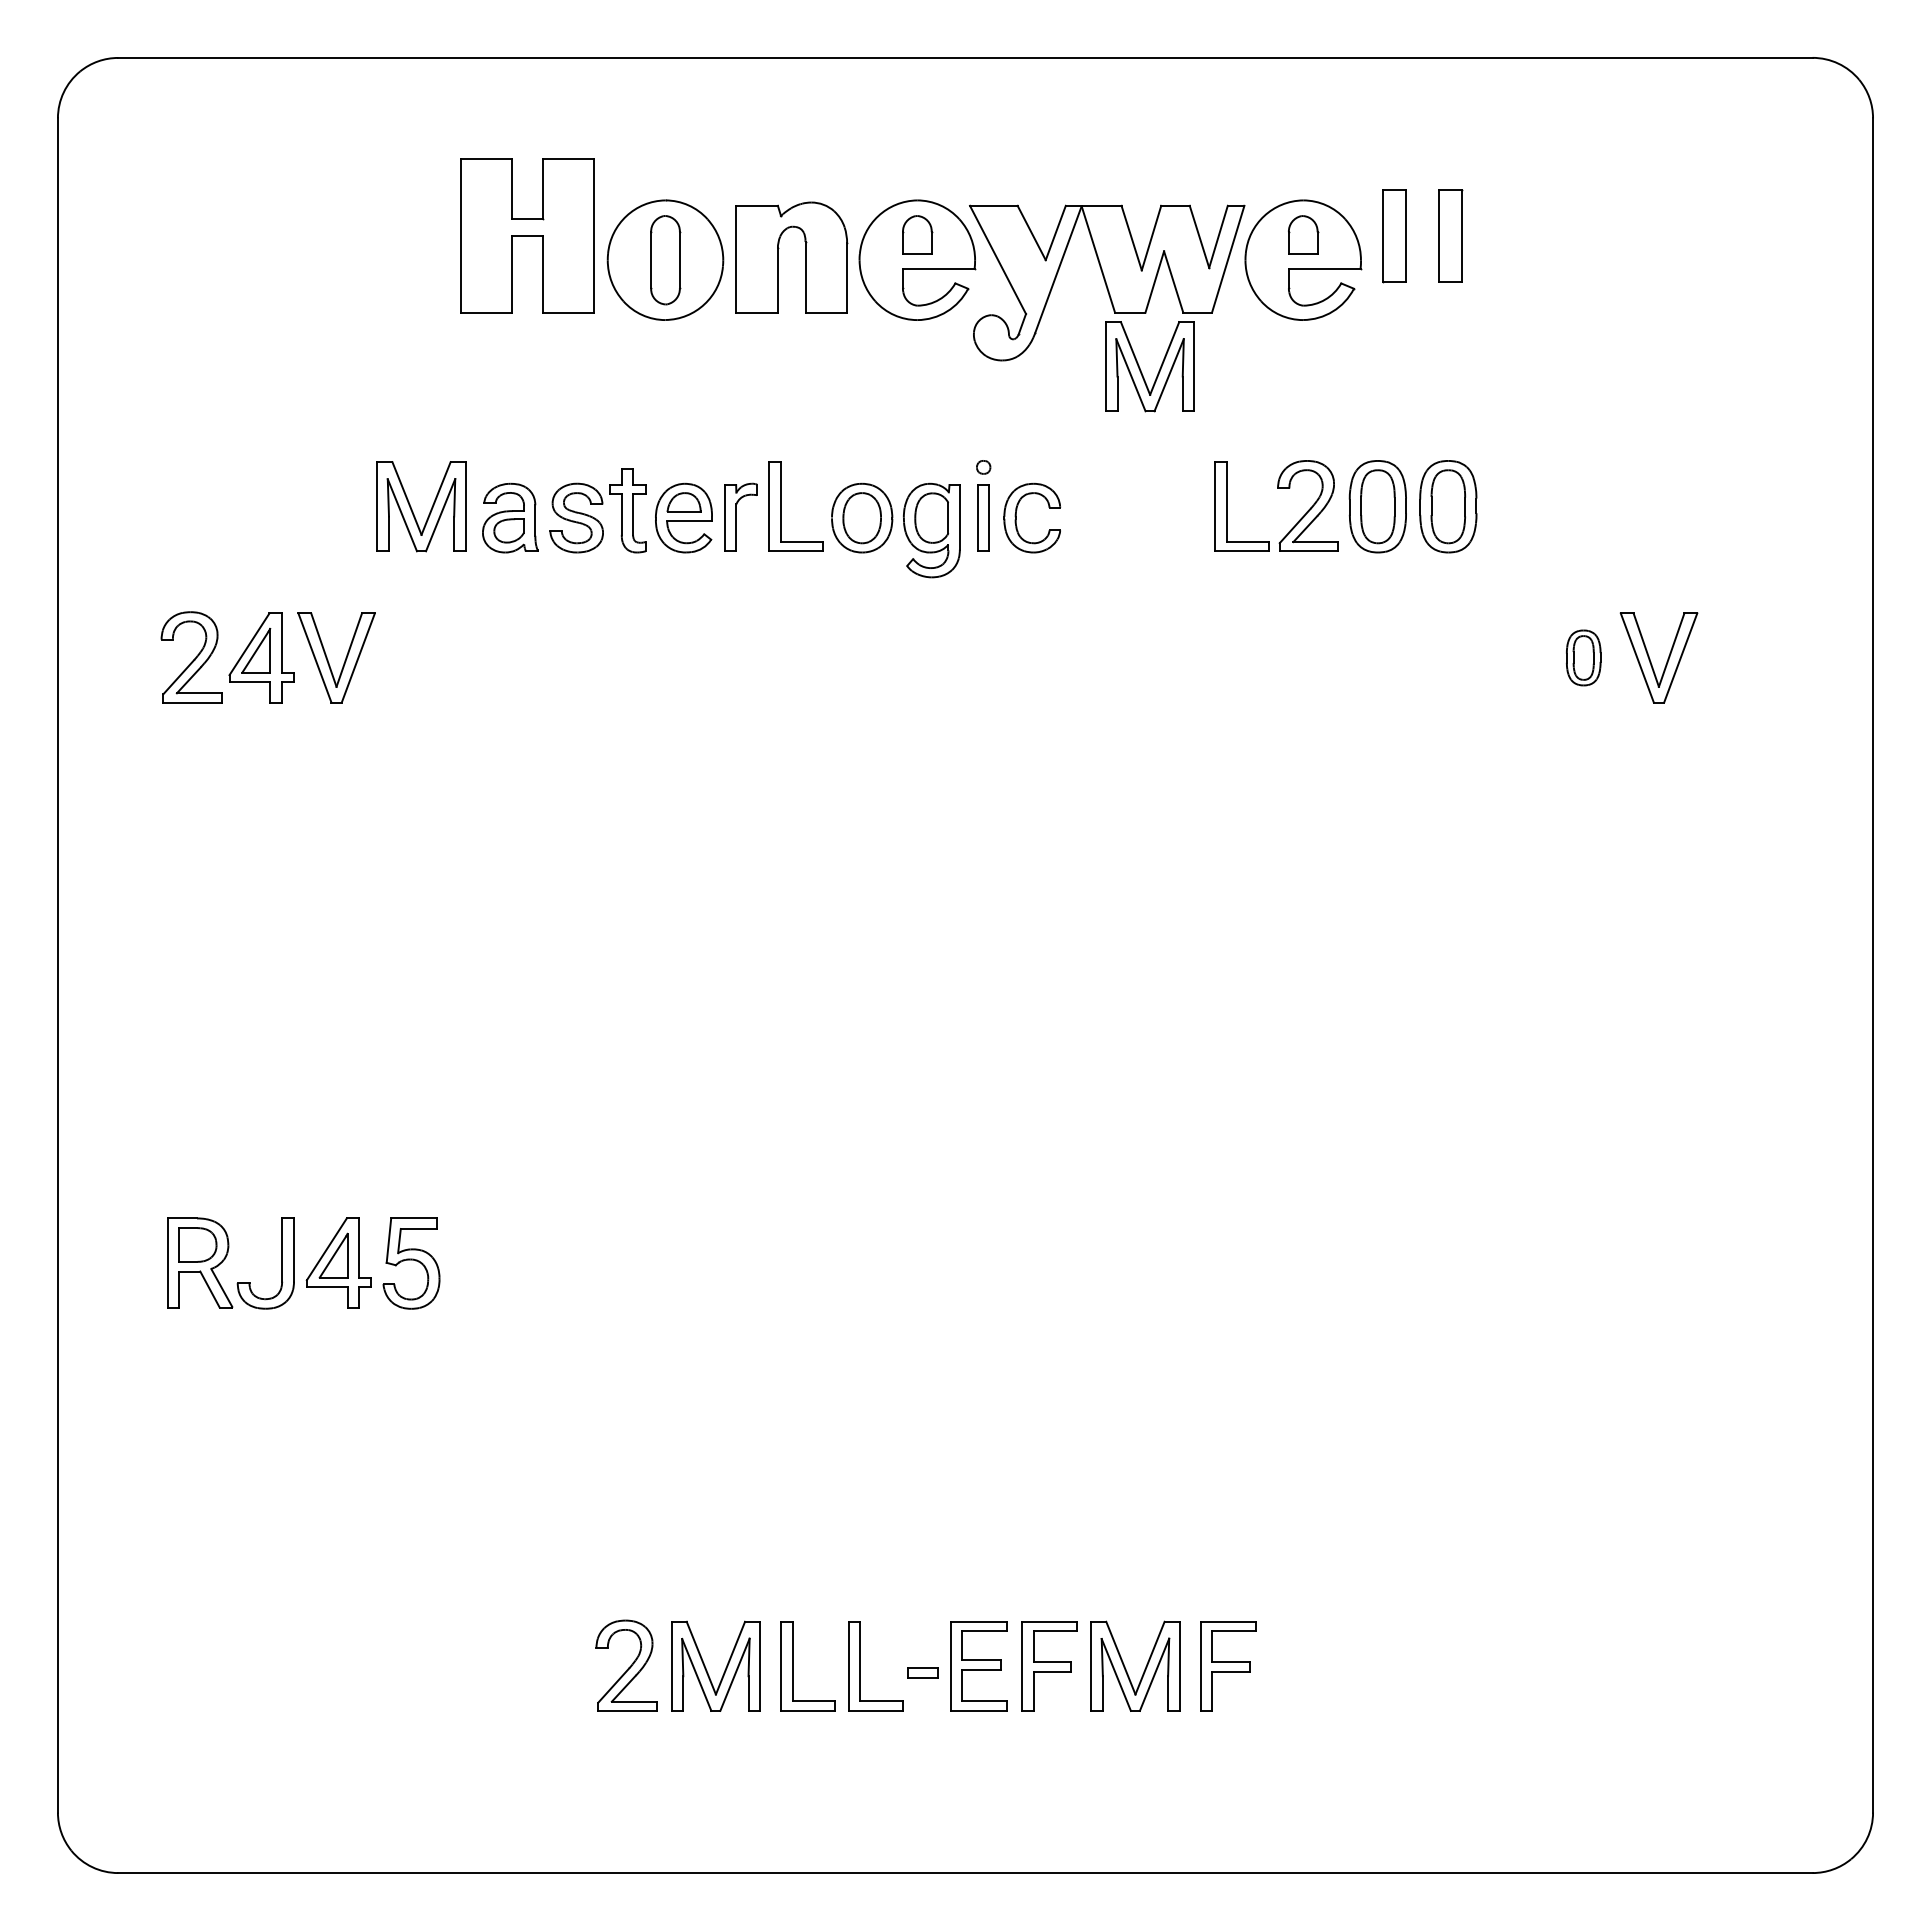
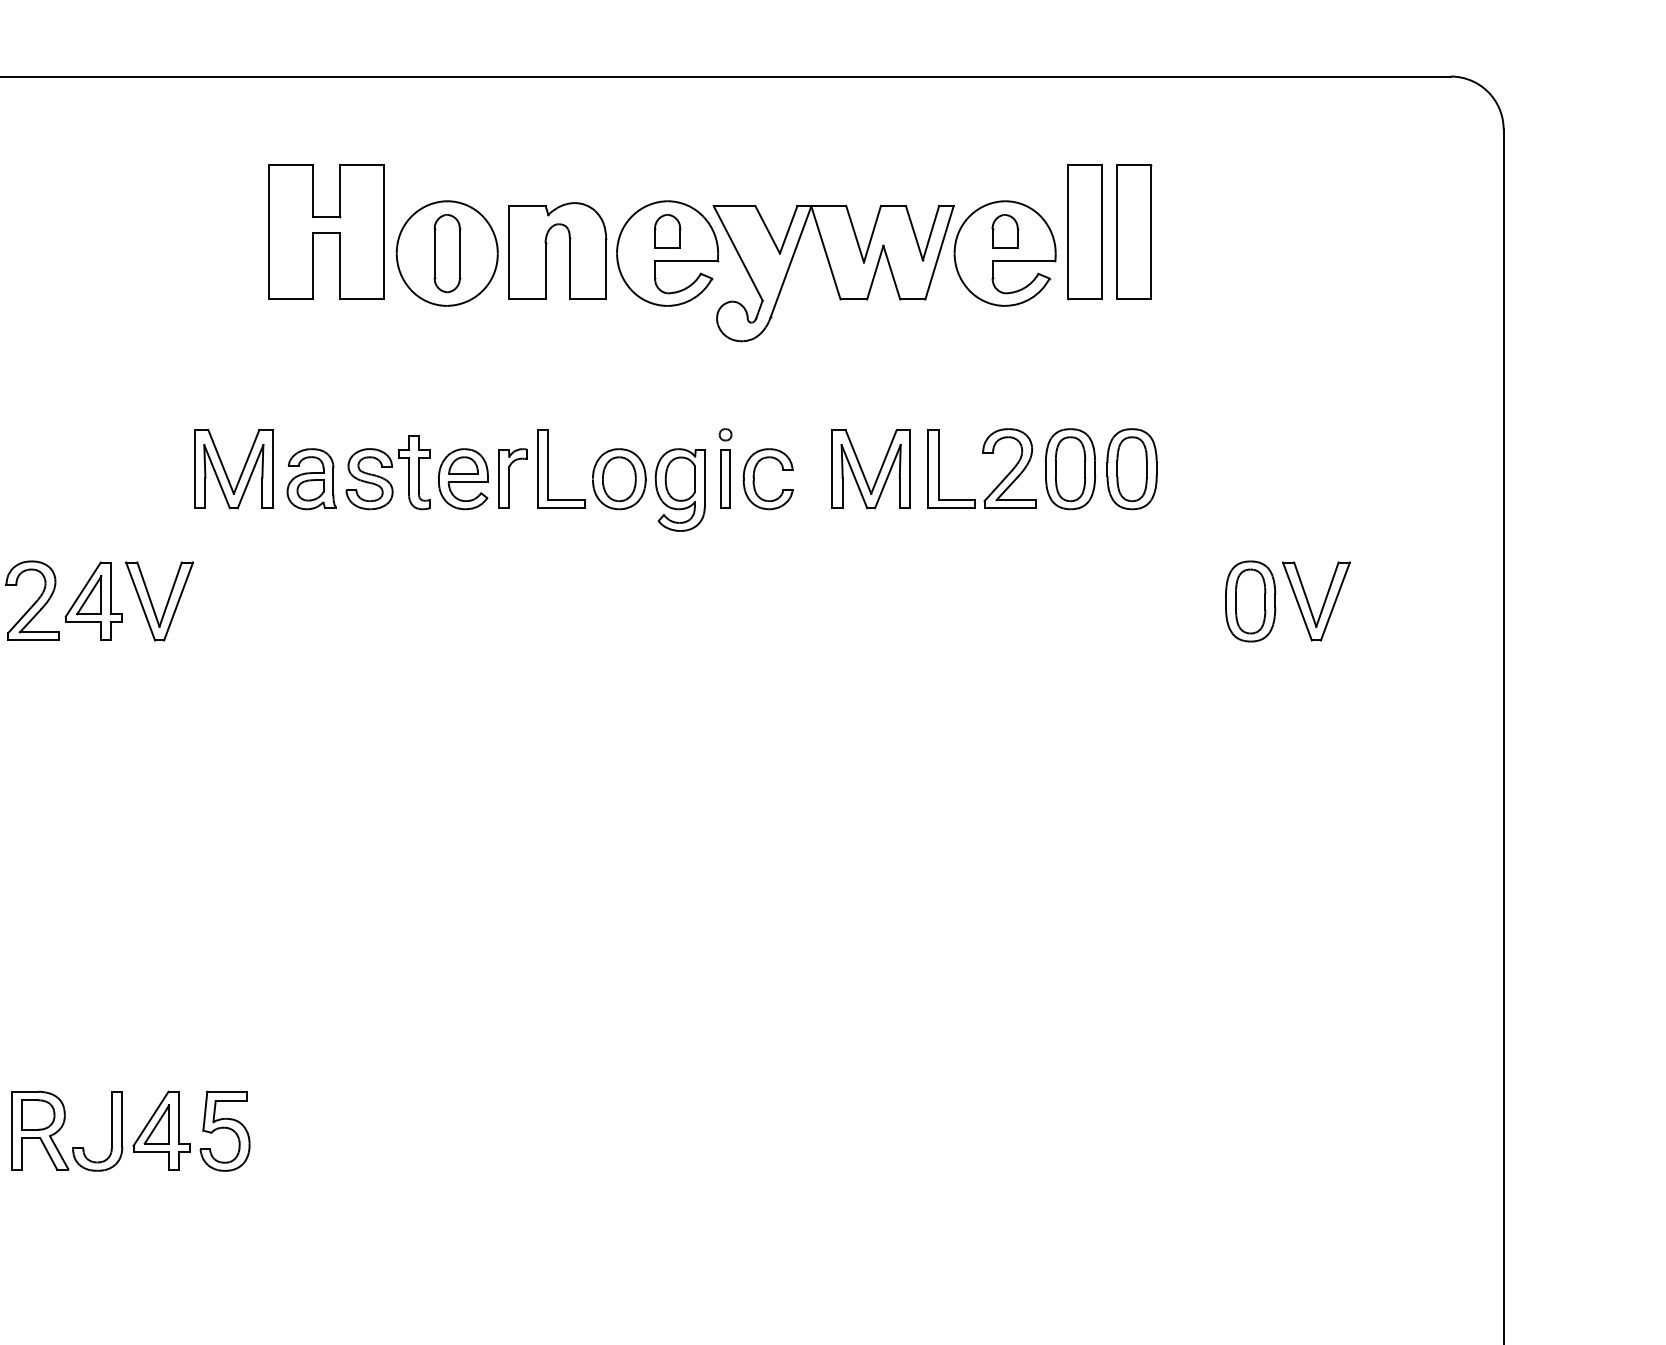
part: (1450, 235) -> (1134, 231), size x1.67
part: (1393, 236) -> (1084, 232), size x1.67
part: (1141, 370) -> (863, 472), moved
part: (1583, 657) -> (1250, 601), size x1.67

